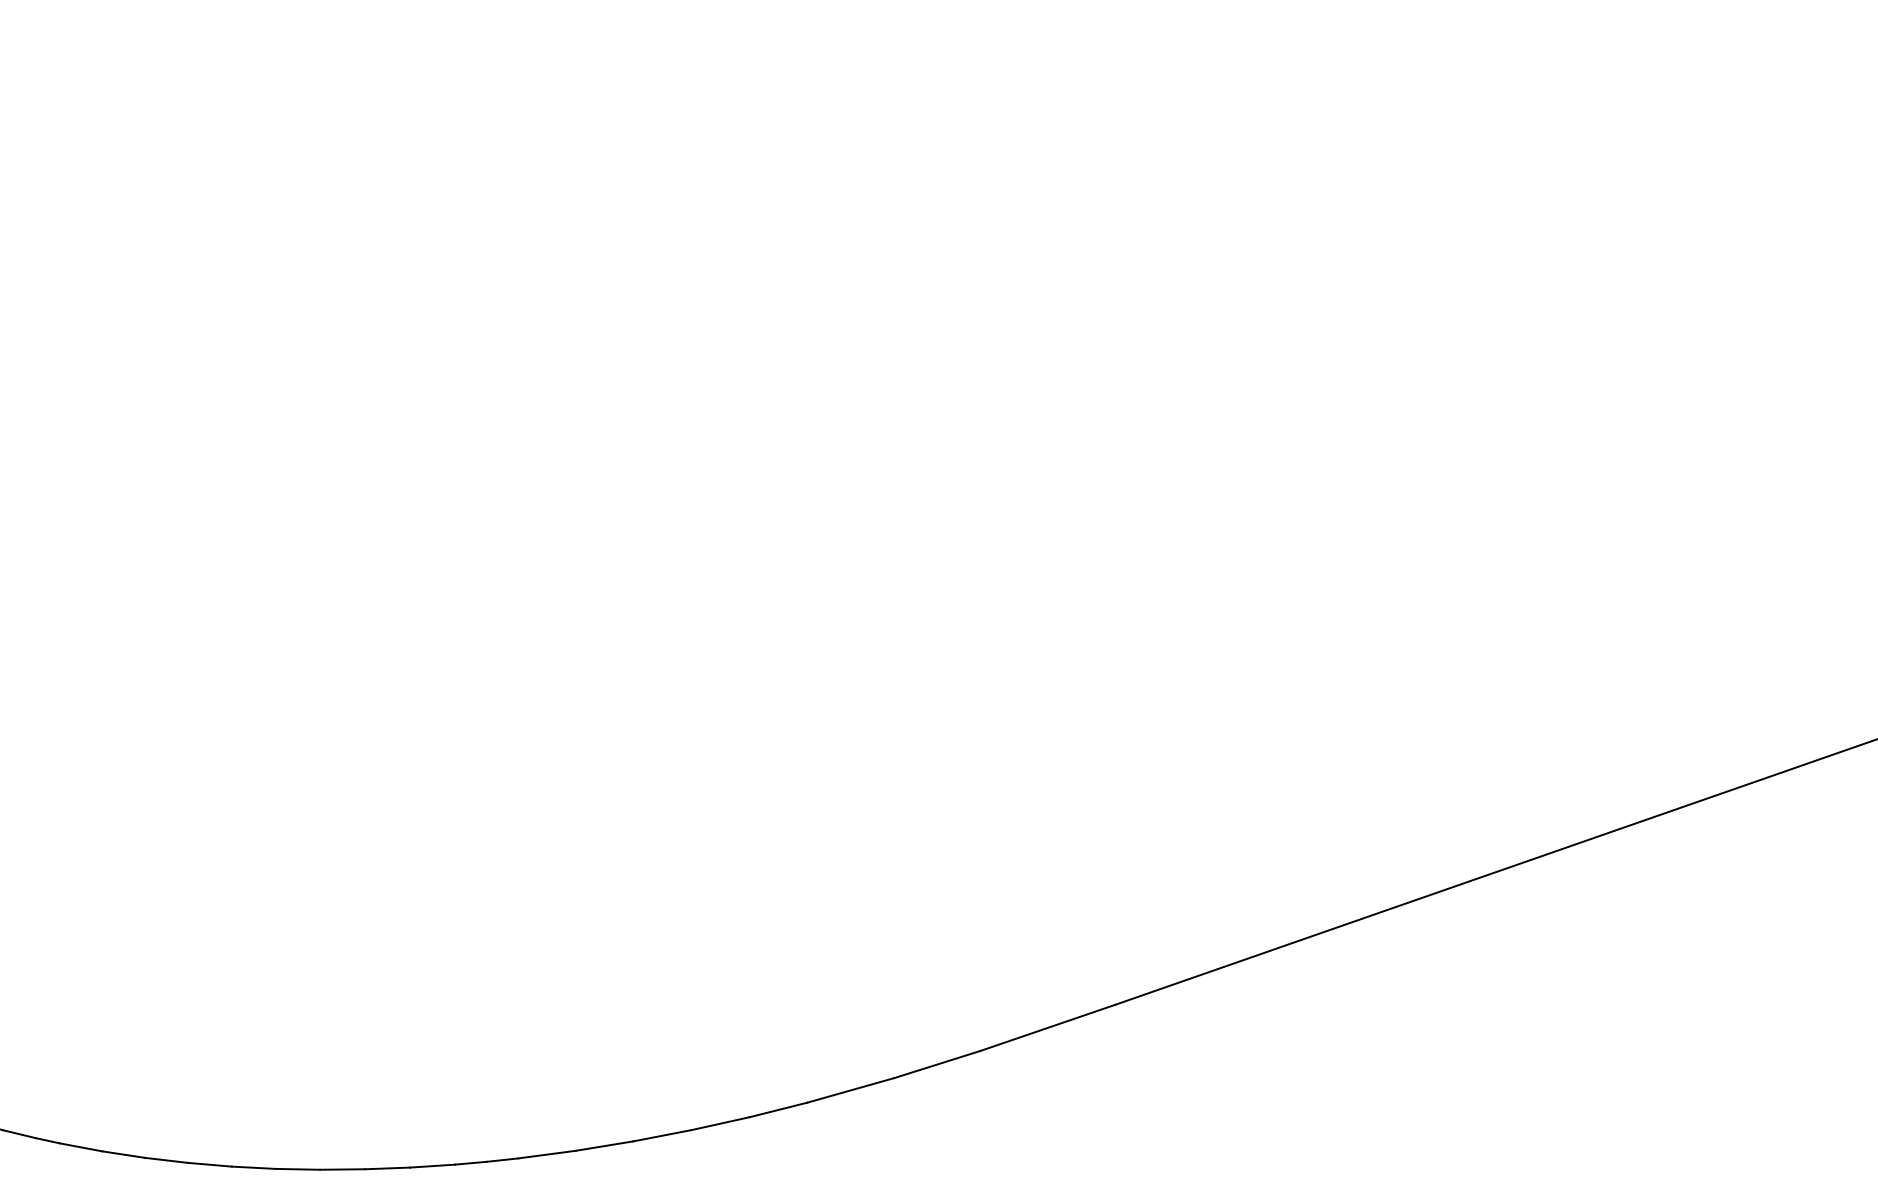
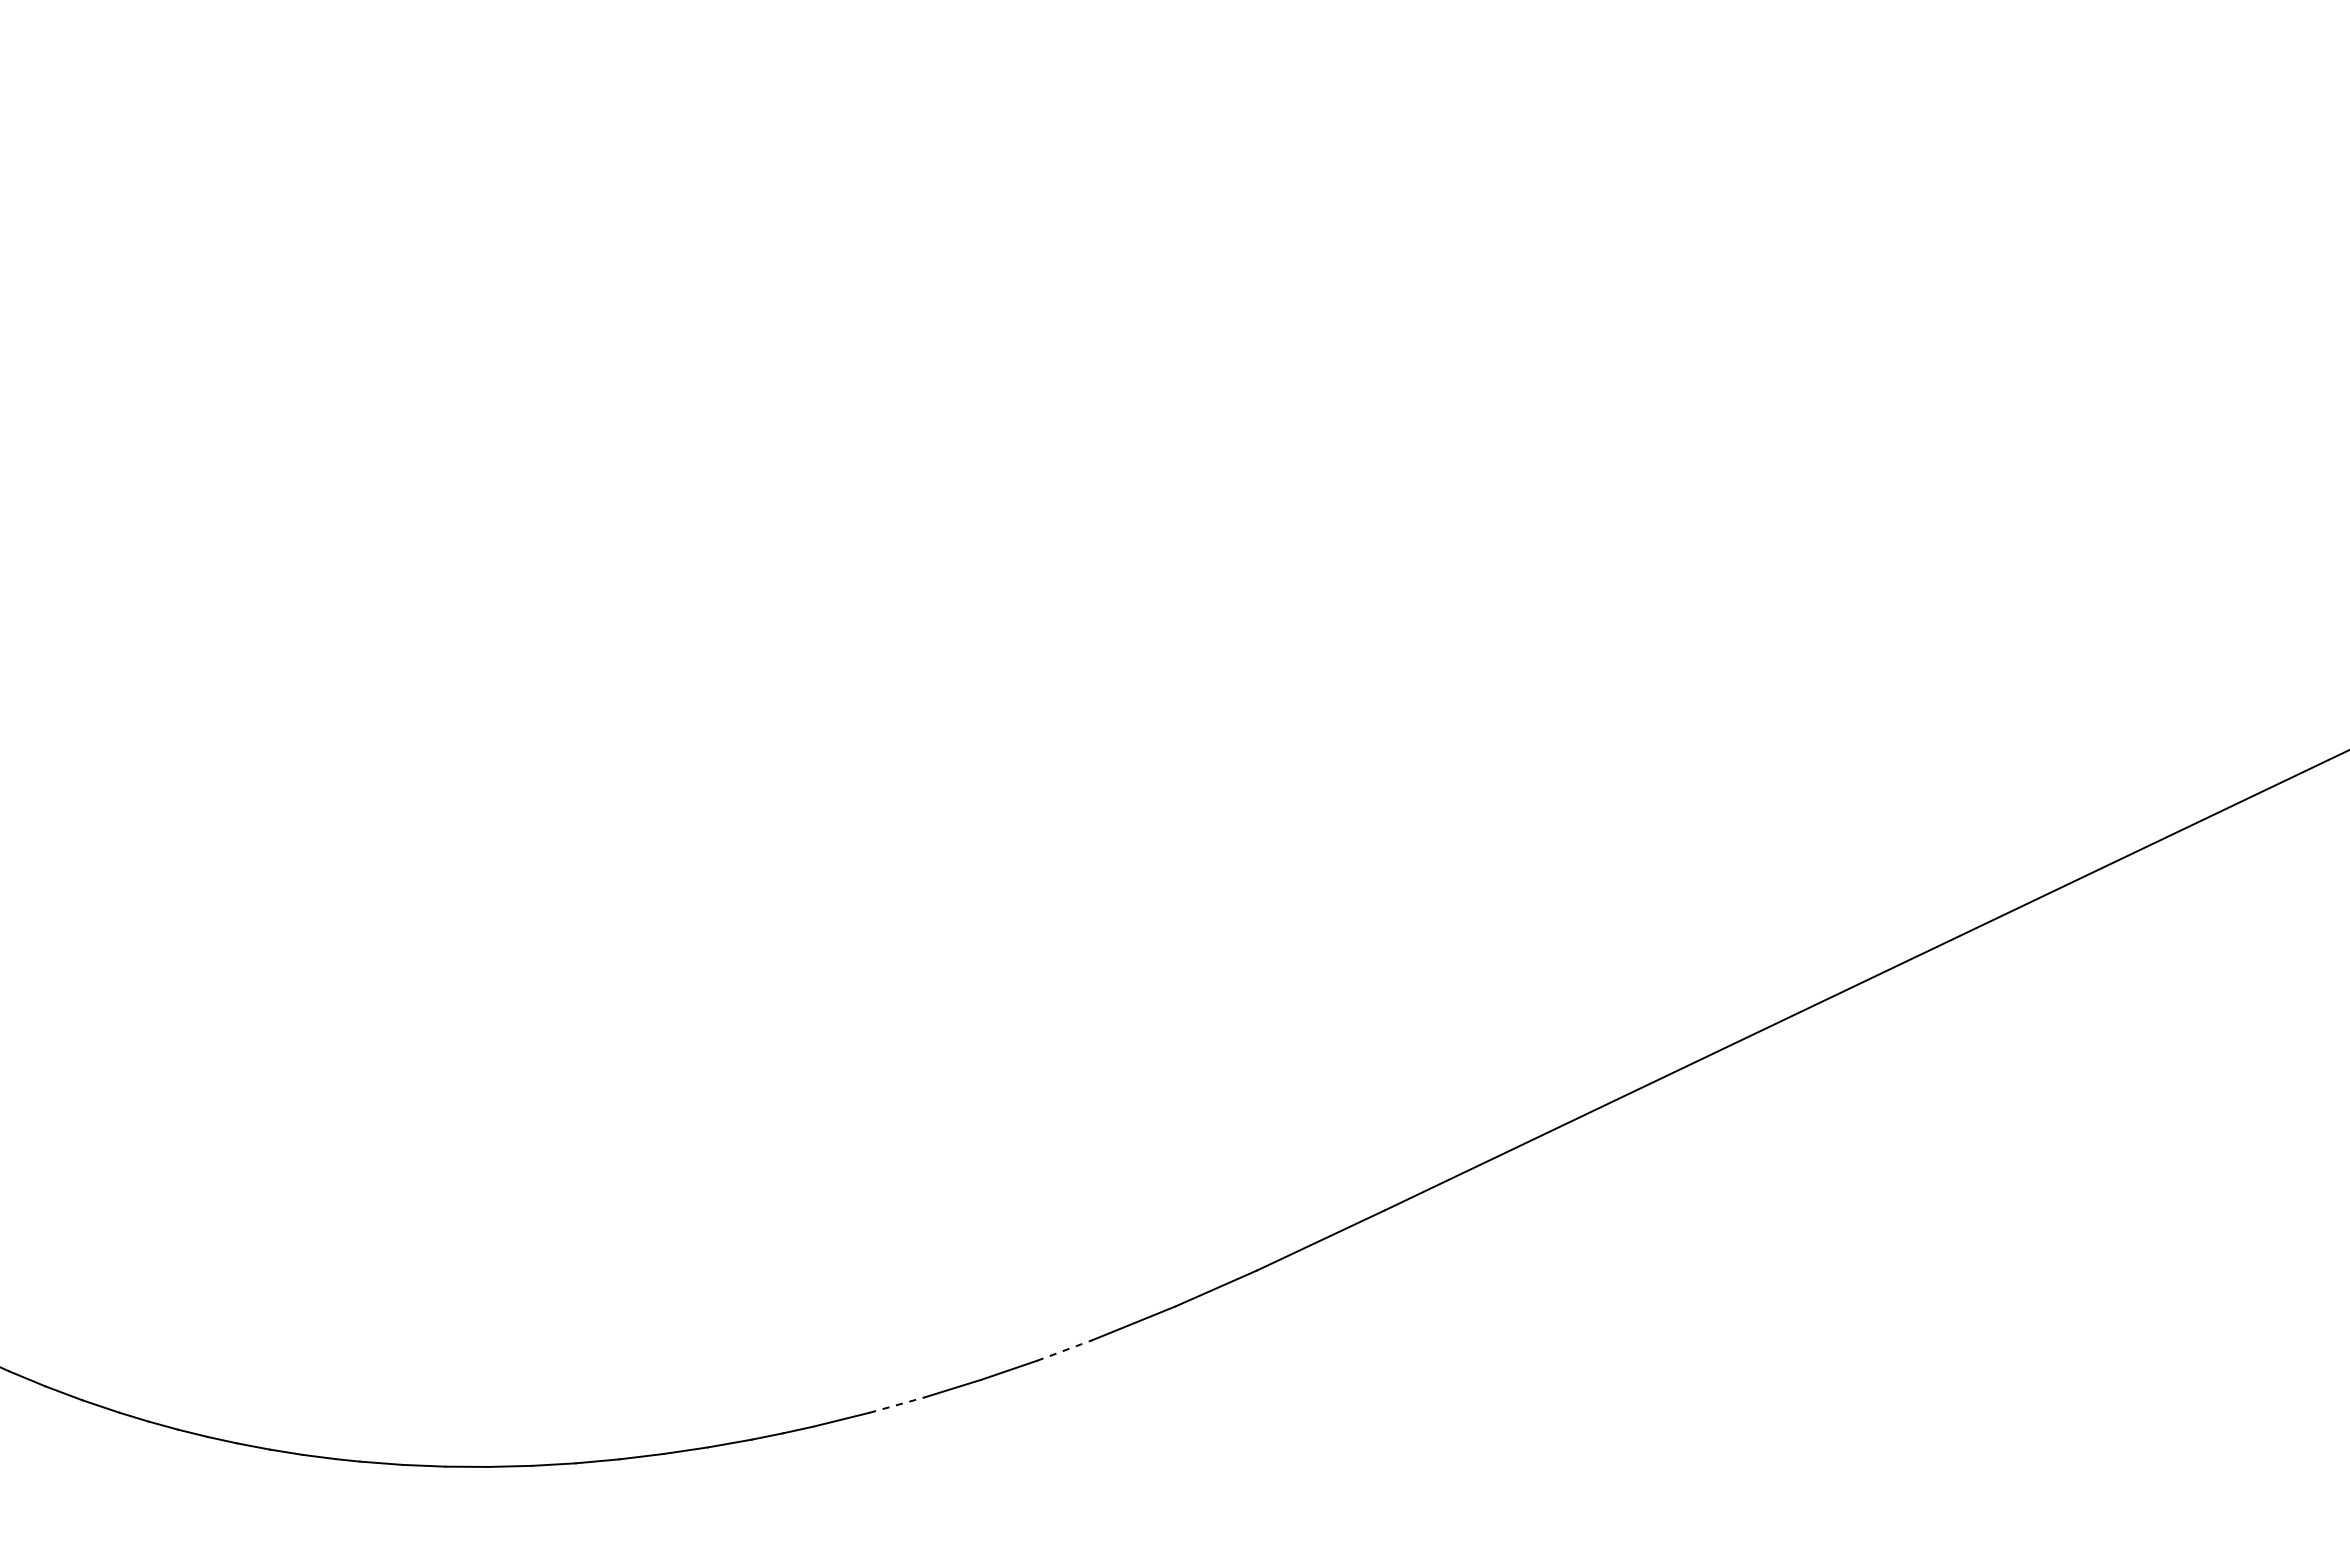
line: (778, 1109) -> (1064, 1350), solid -> dashed
line: (604, 1146) -> (897, 1405), solid -> dashed

